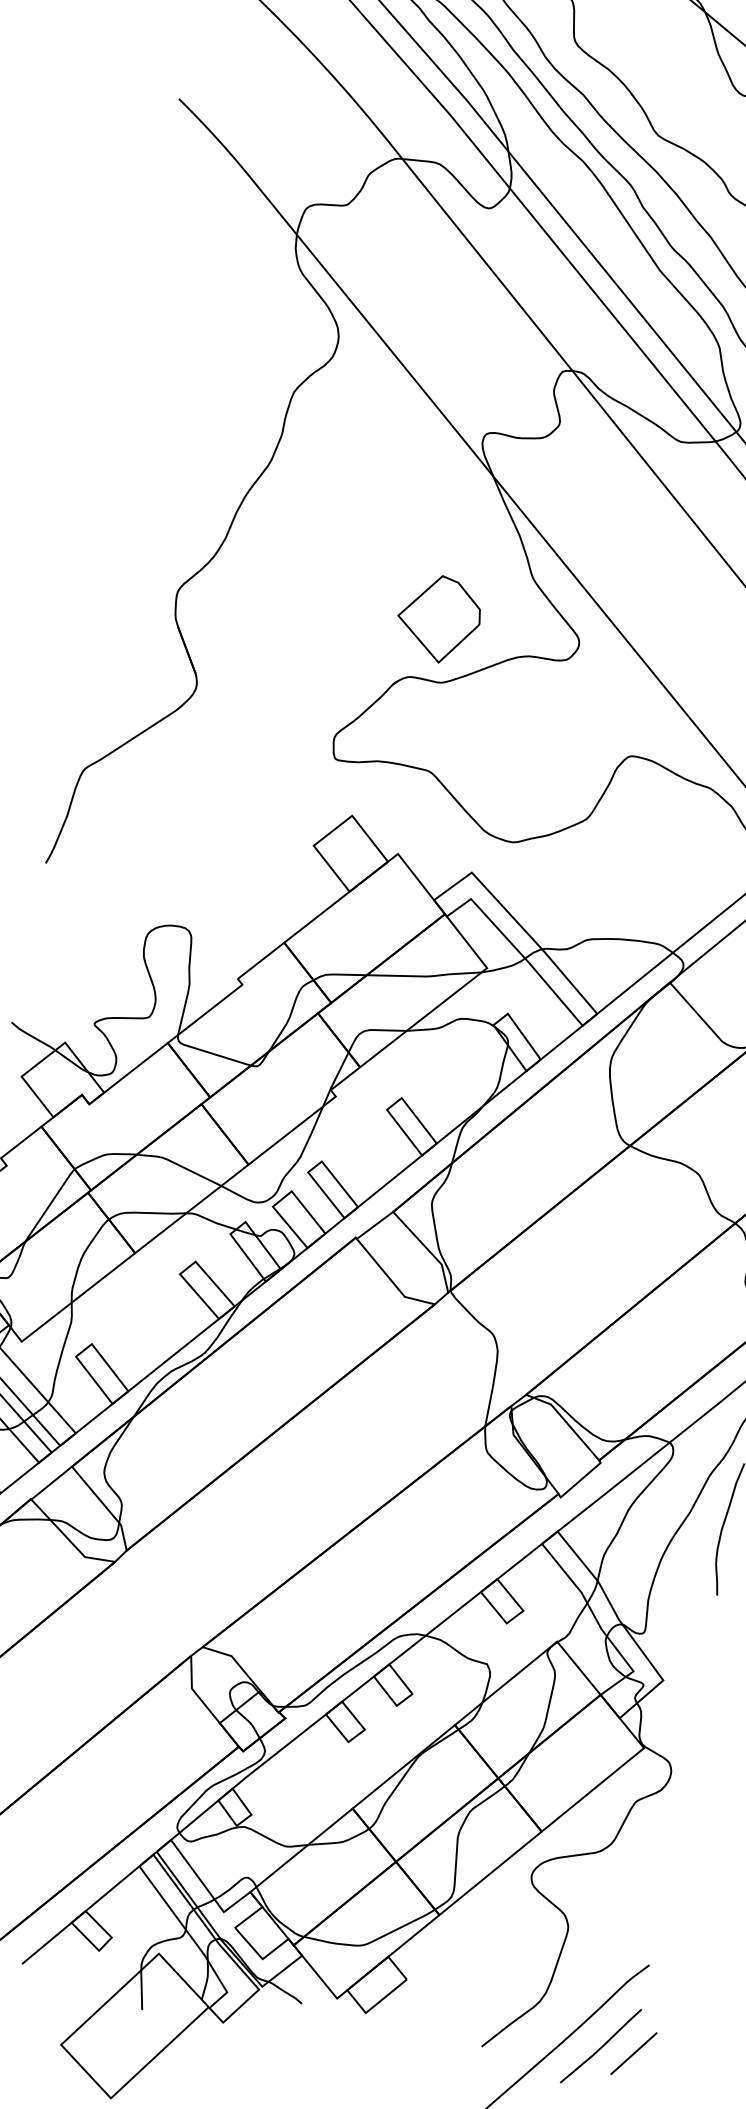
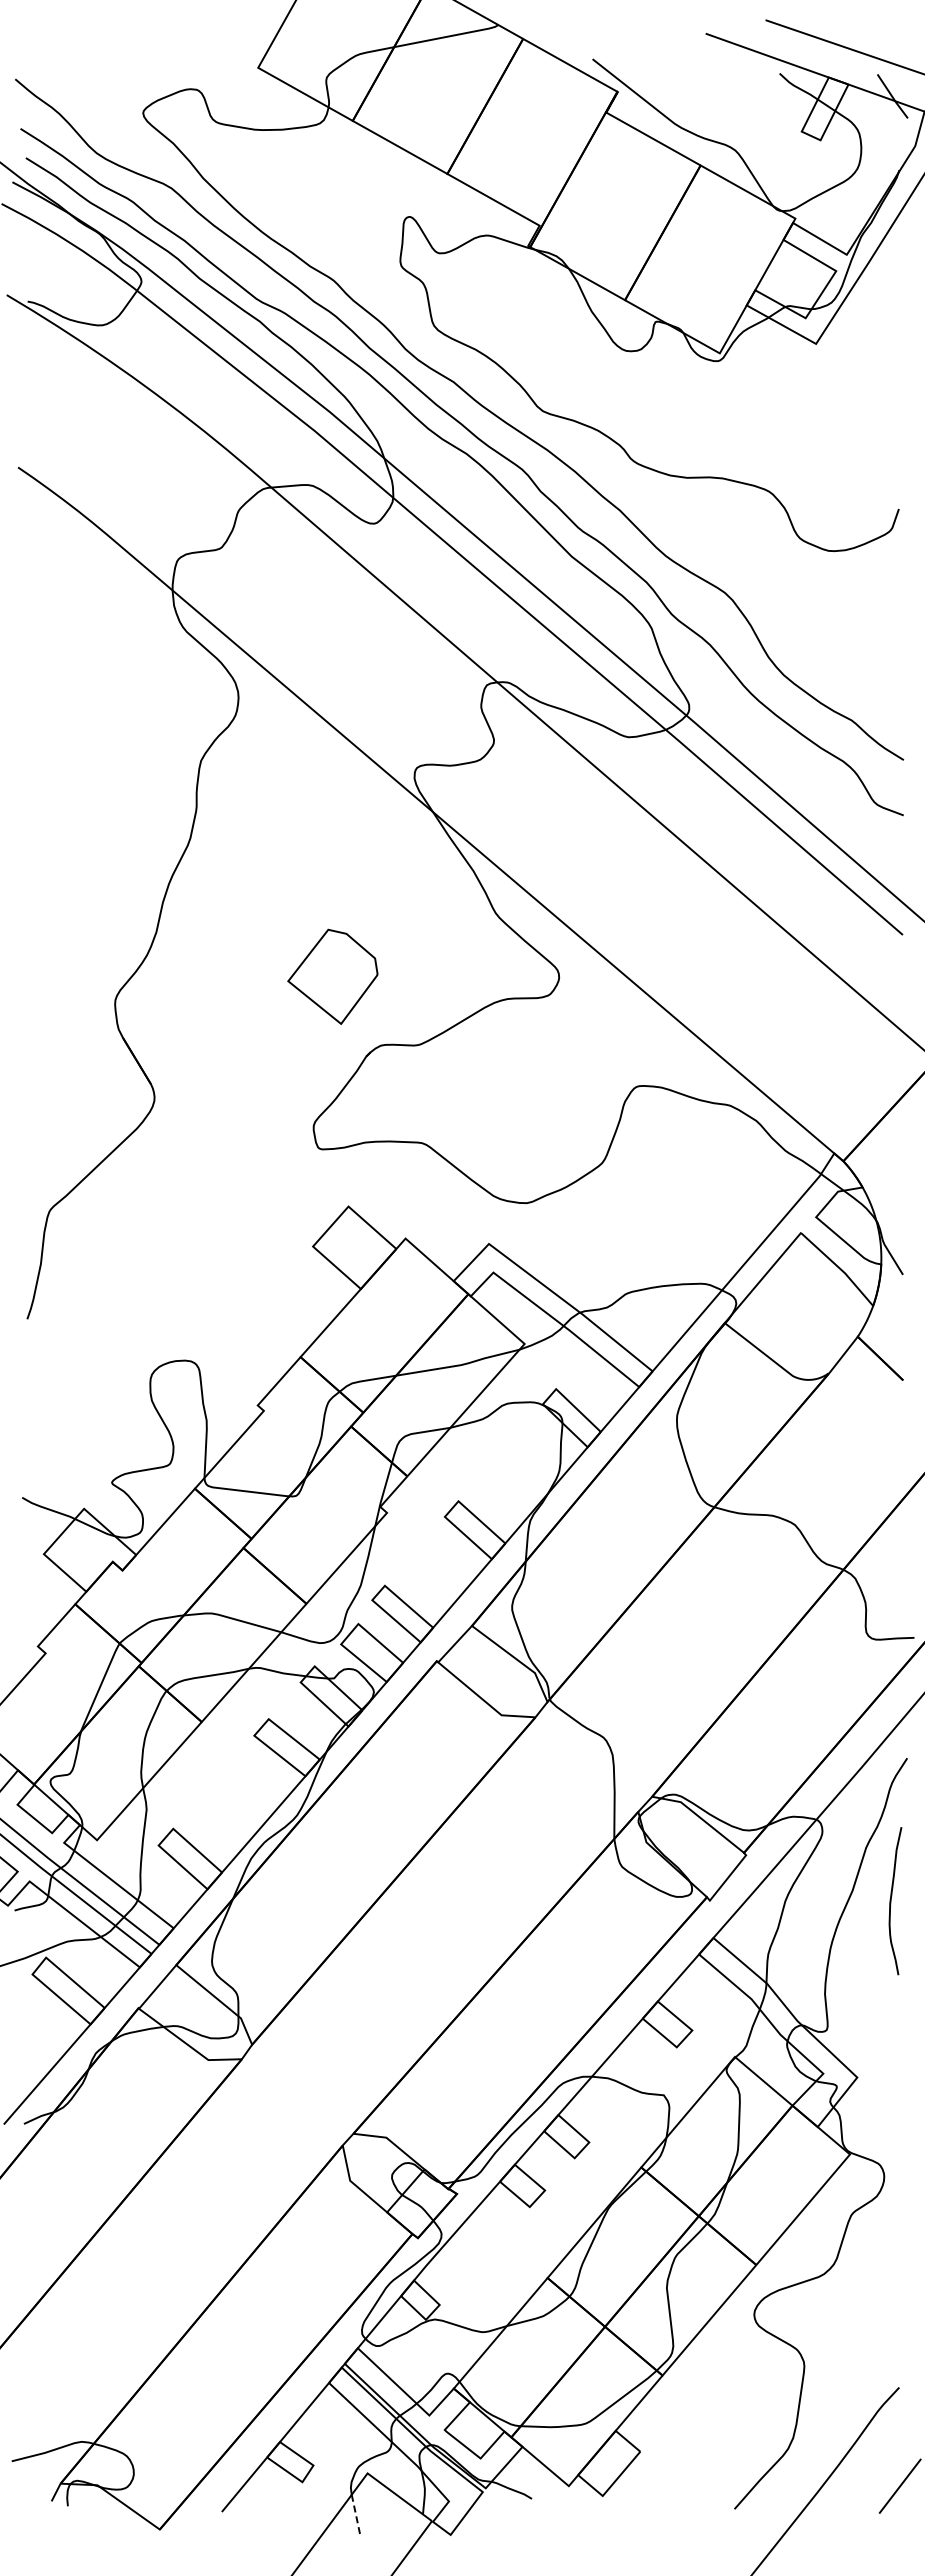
part: (438, 618) -> (332, 976), moved
line: (141, 1990) -> (356, 2516), solid -> dashed
line: (602, 2046) -> (864, 2484), removed

